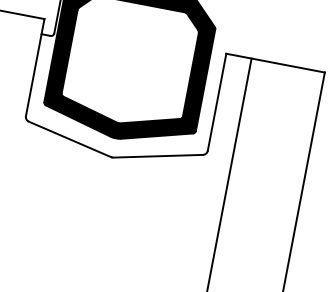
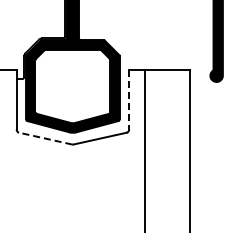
line: (217, 102) -> (129, 99), solid -> dashed
line: (69, 139) -> (45, 138), solid -> dashed

